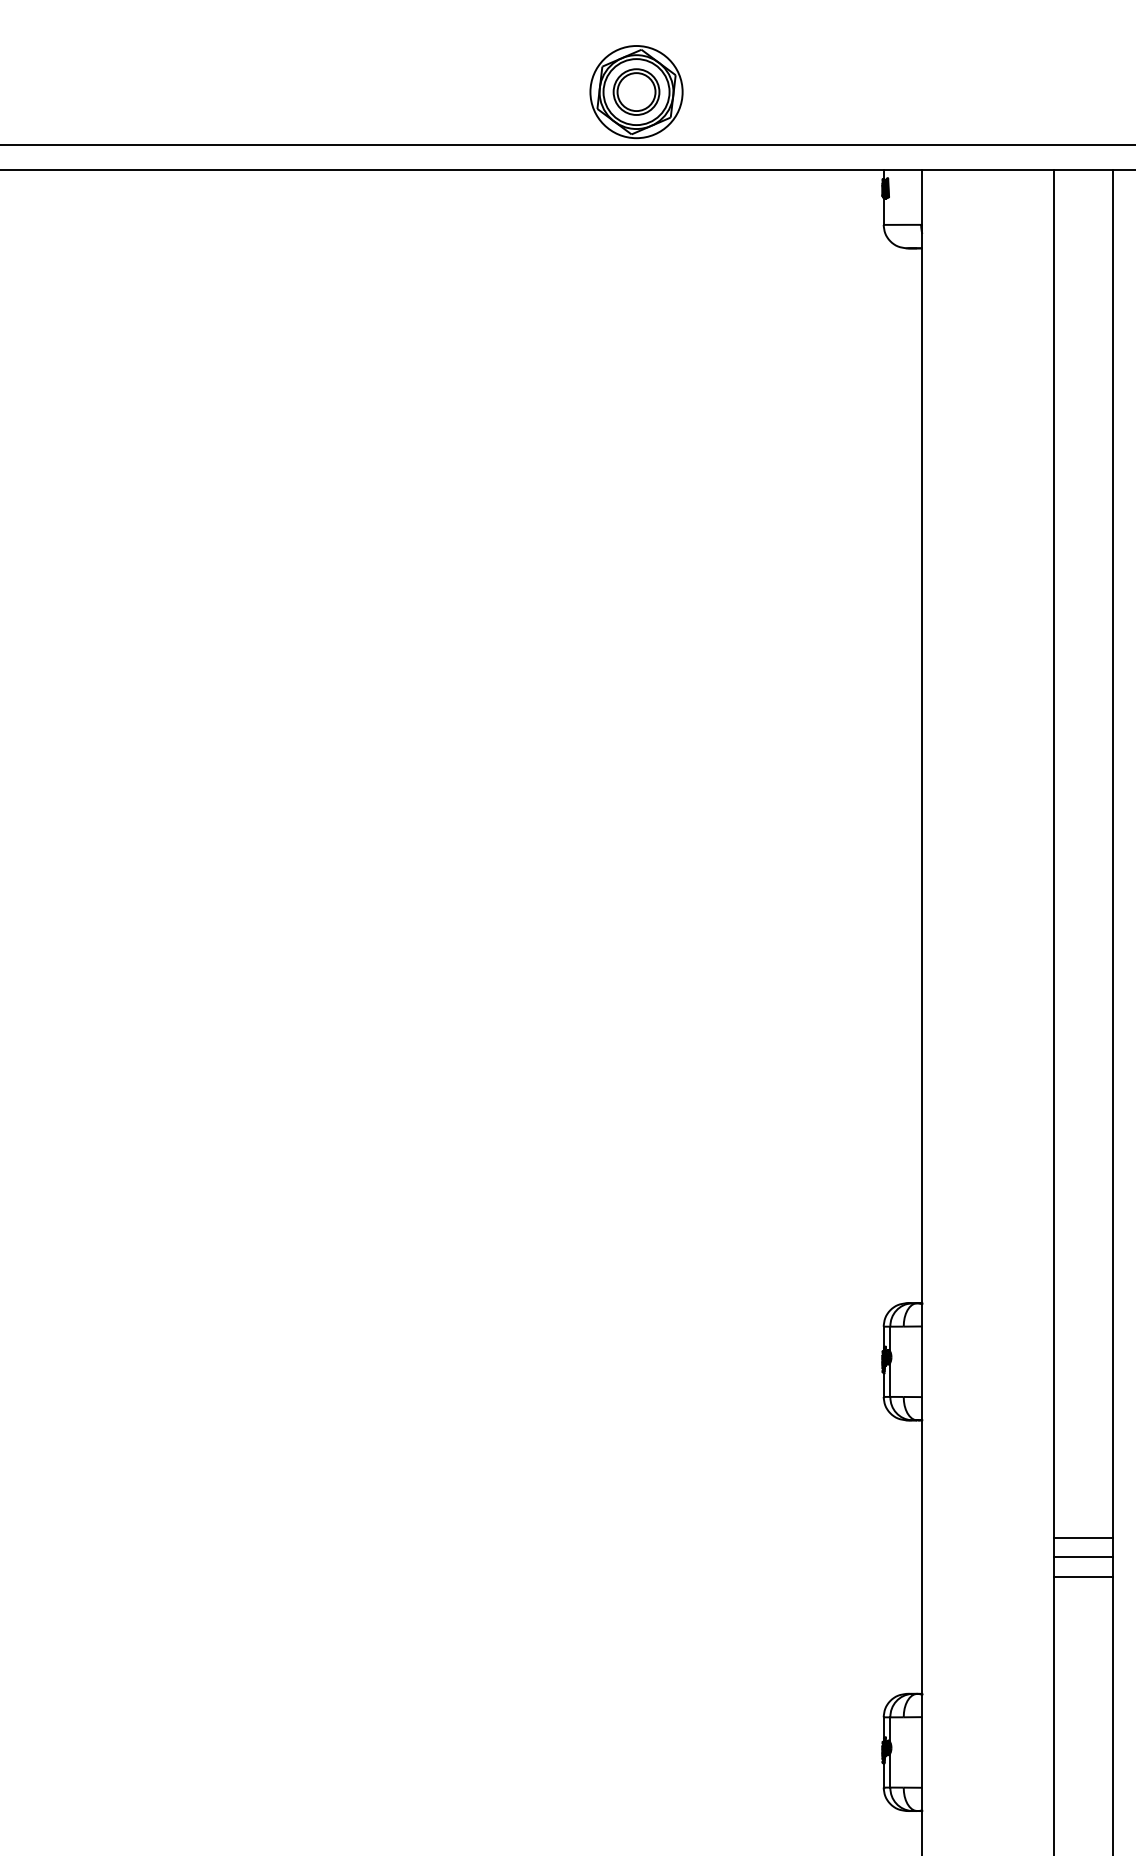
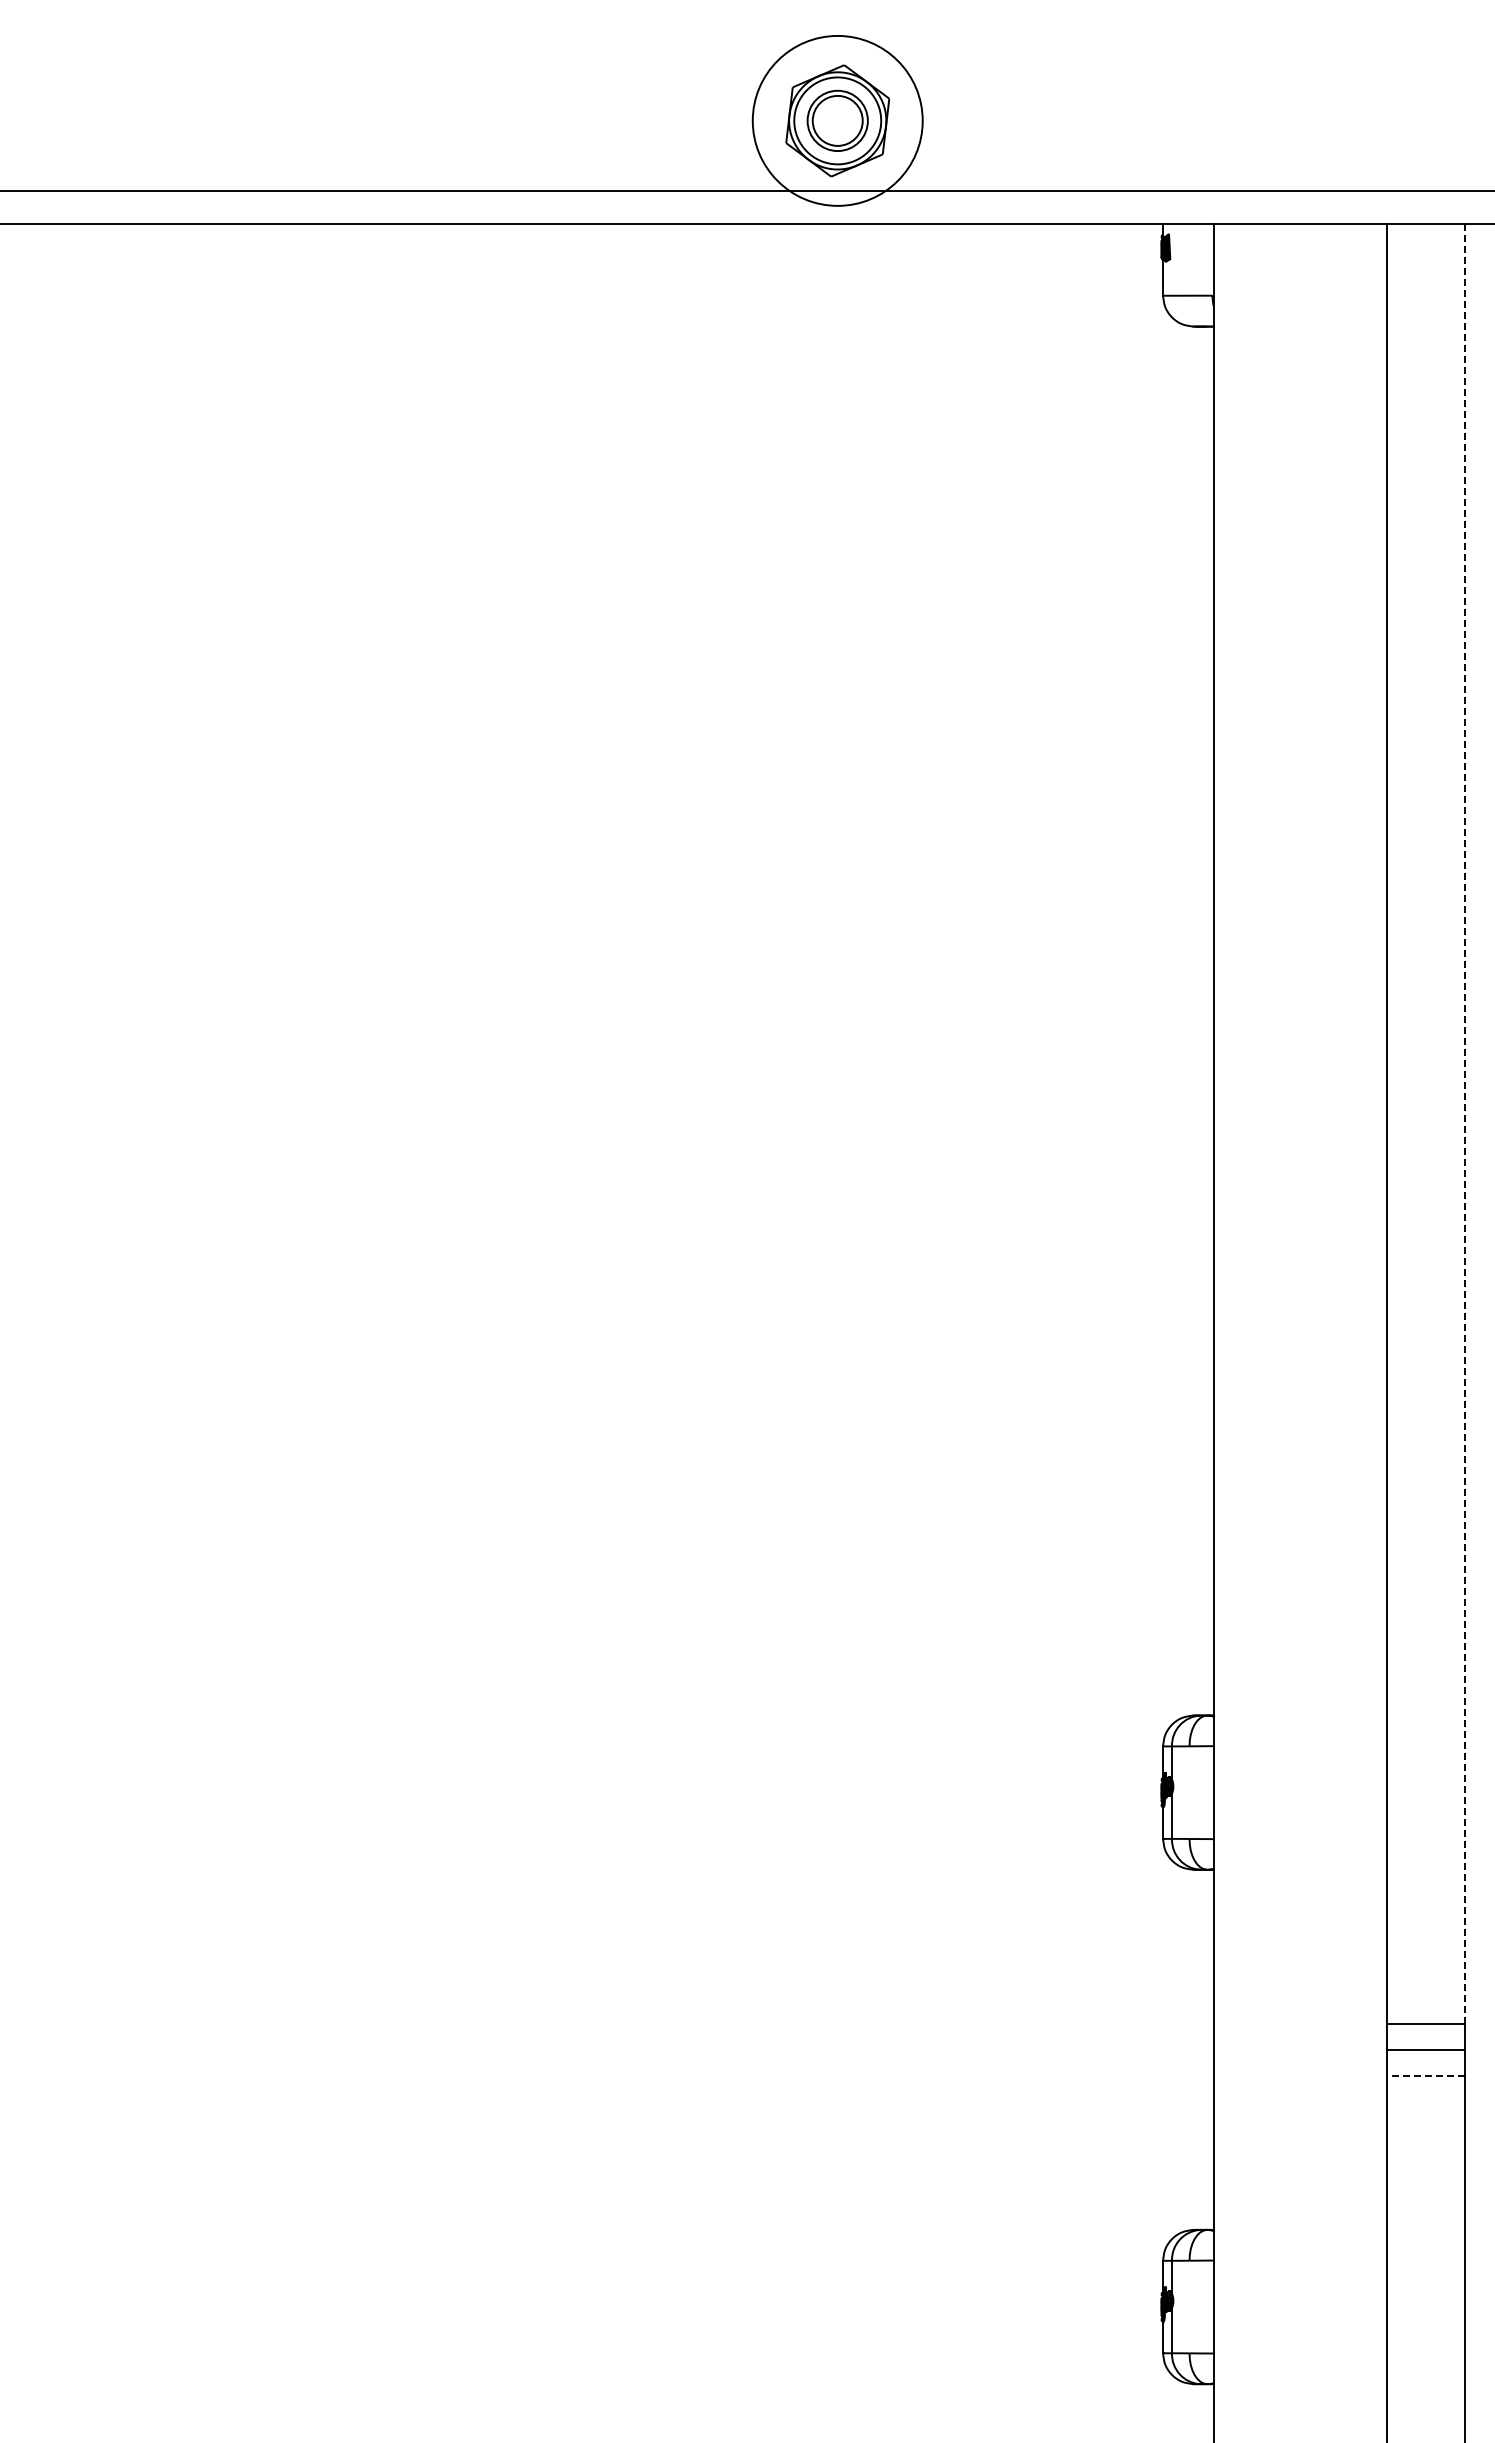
circle: (636, 91) -> (837, 120), size x1.4
line: (1112, 854) -> (1464, 1124), solid -> dashed
line: (1082, 1576) -> (1425, 2075), solid -> dashed

